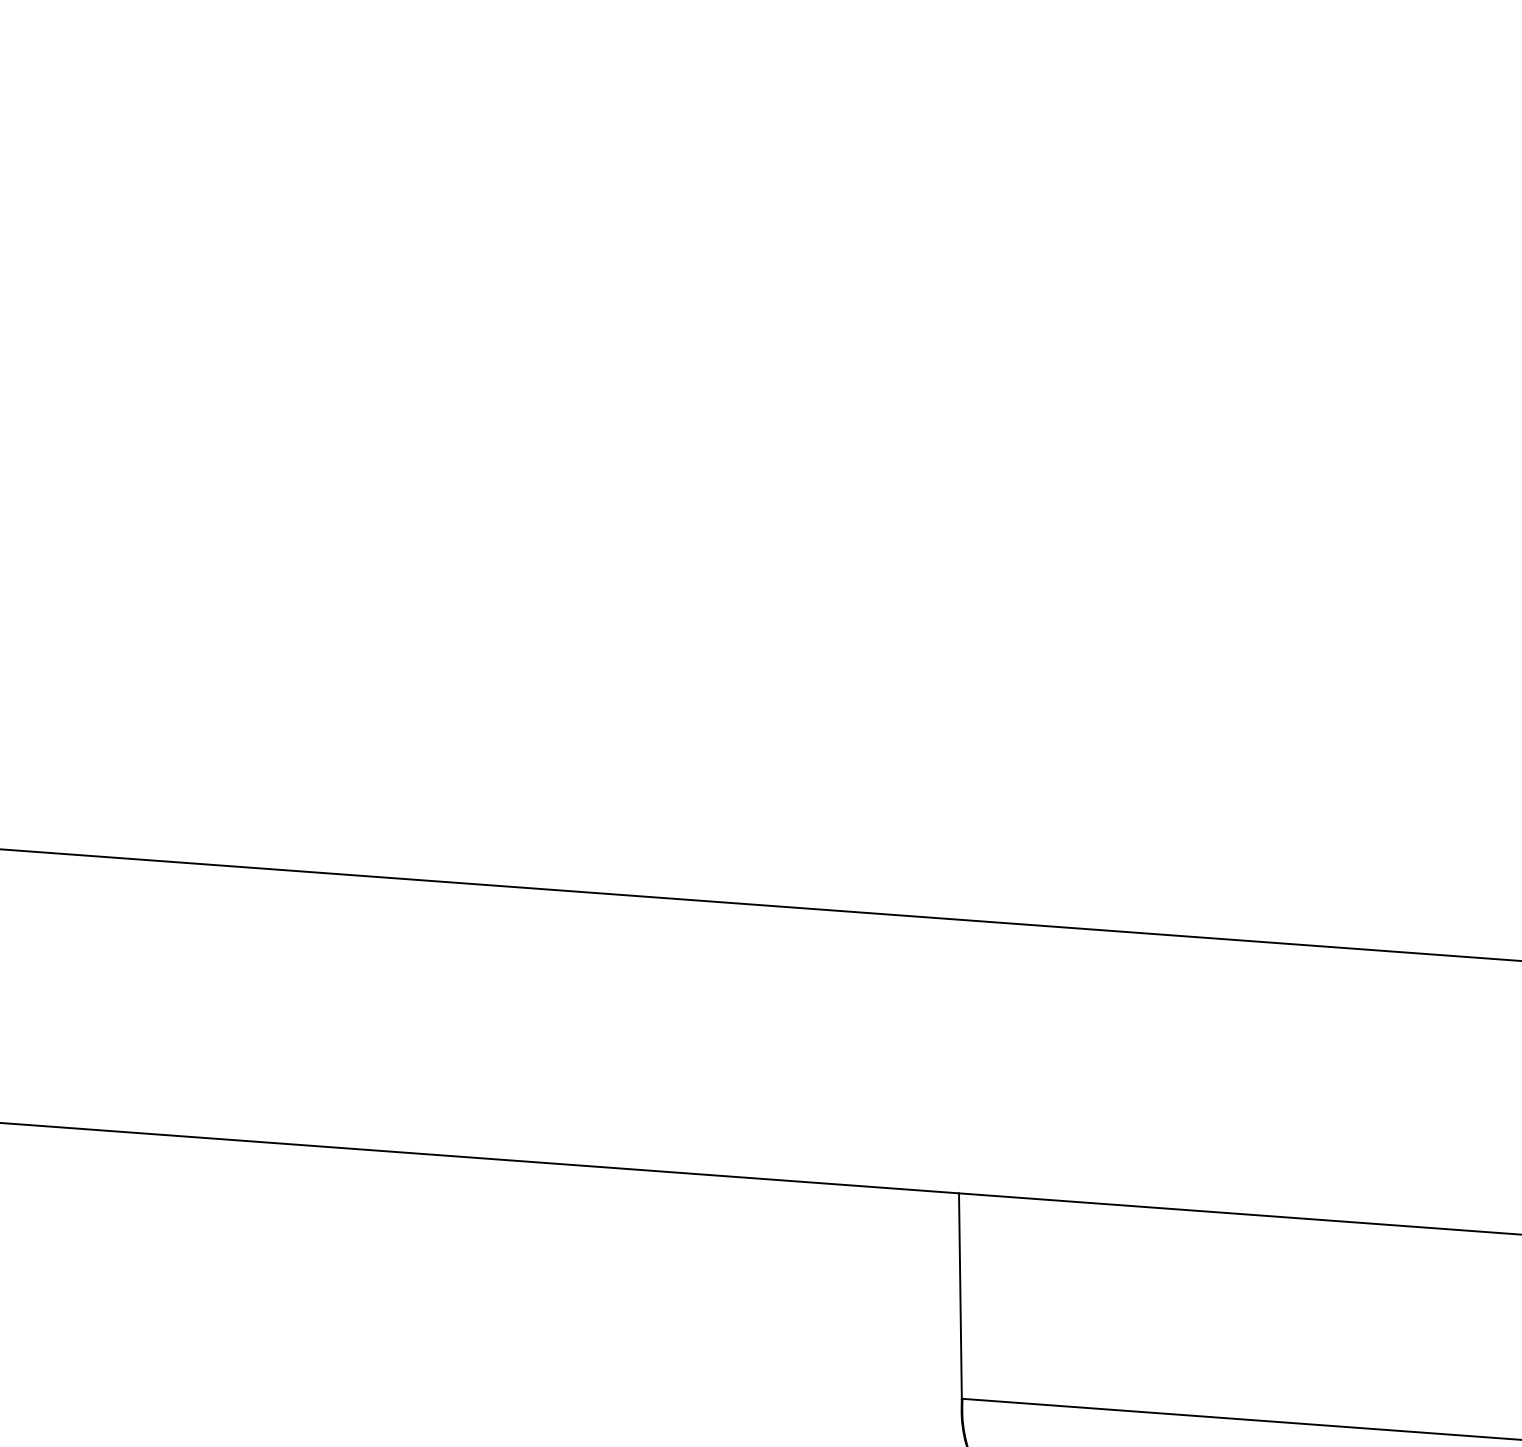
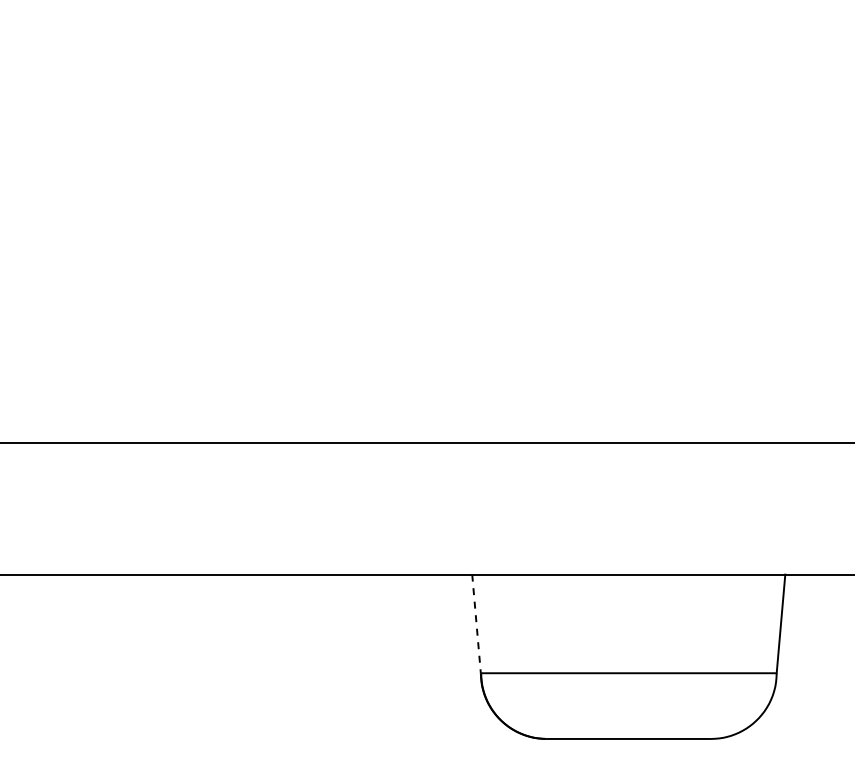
line: (960, 1295) -> (476, 623), solid -> dashed

